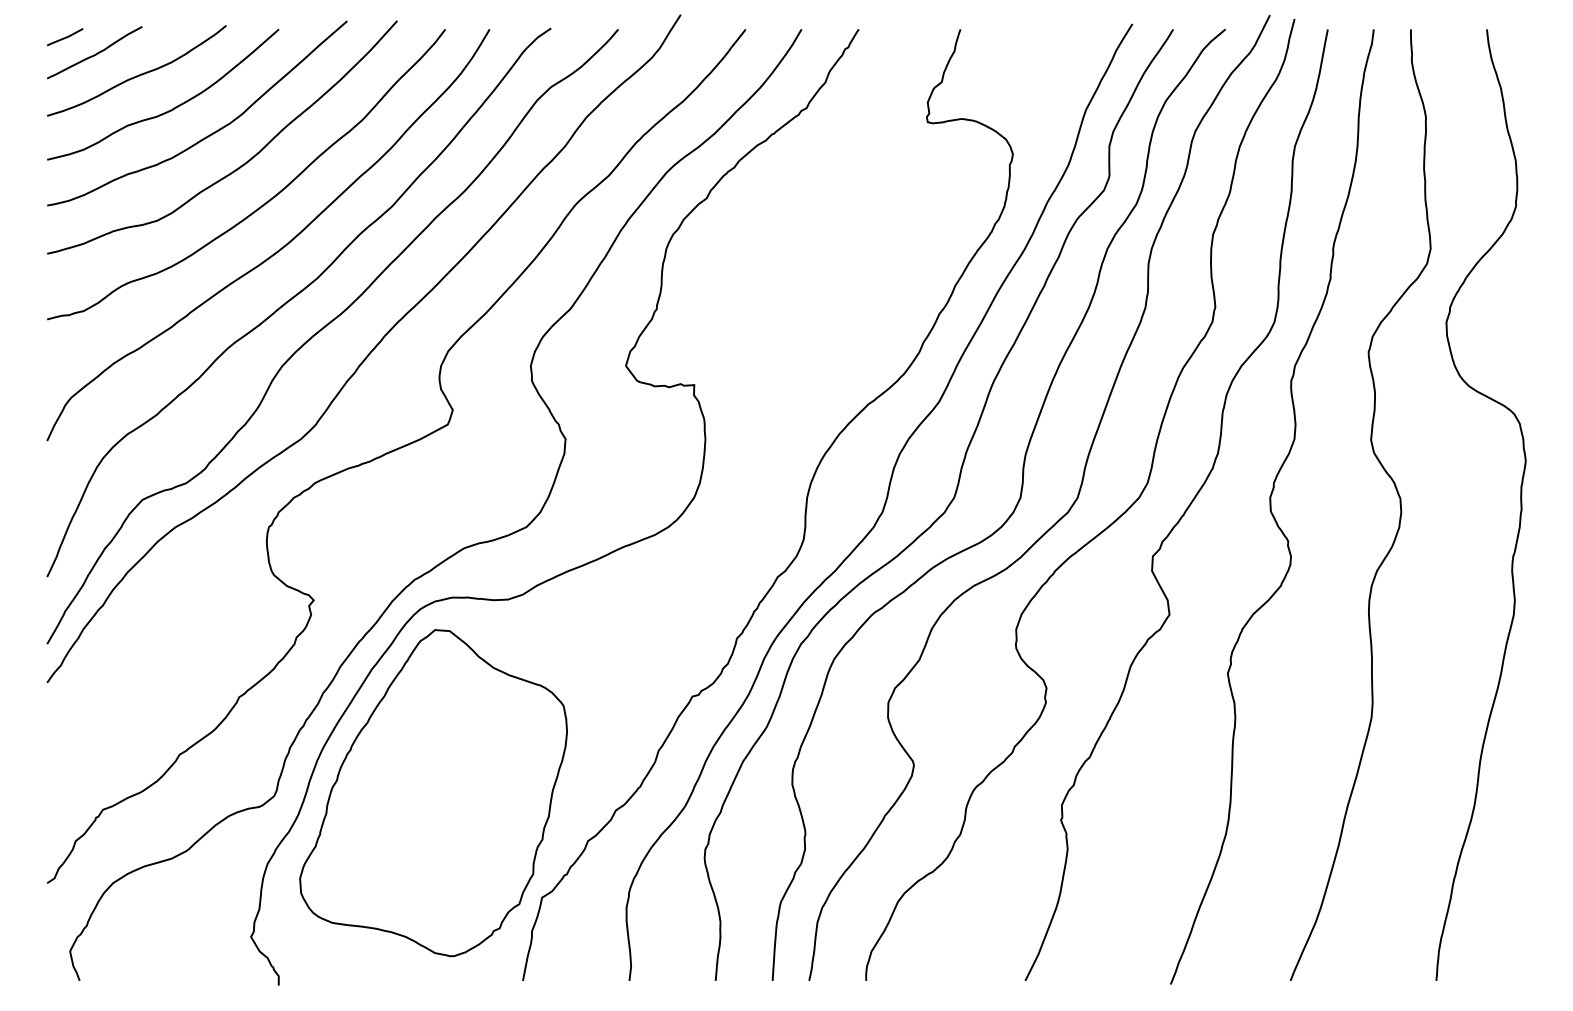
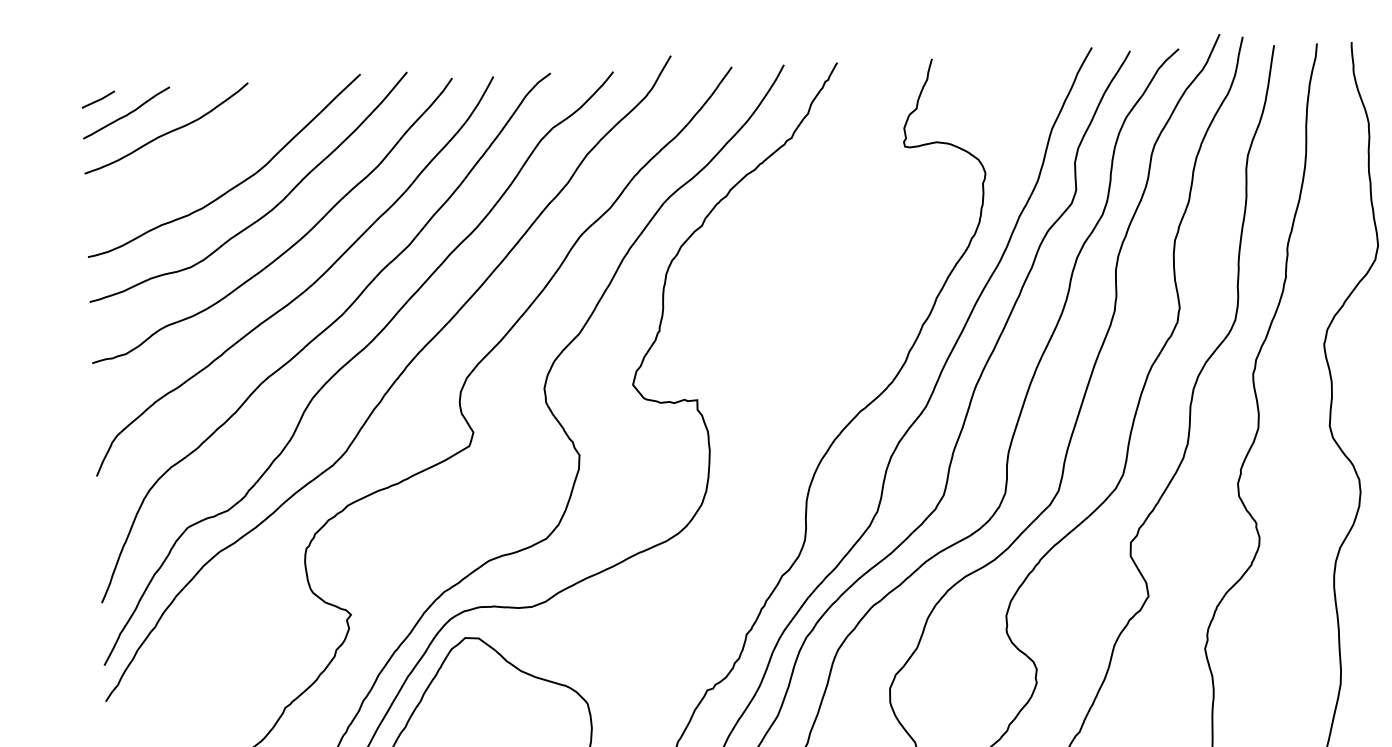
curve: (170, 109) -> (199, 163), removed

